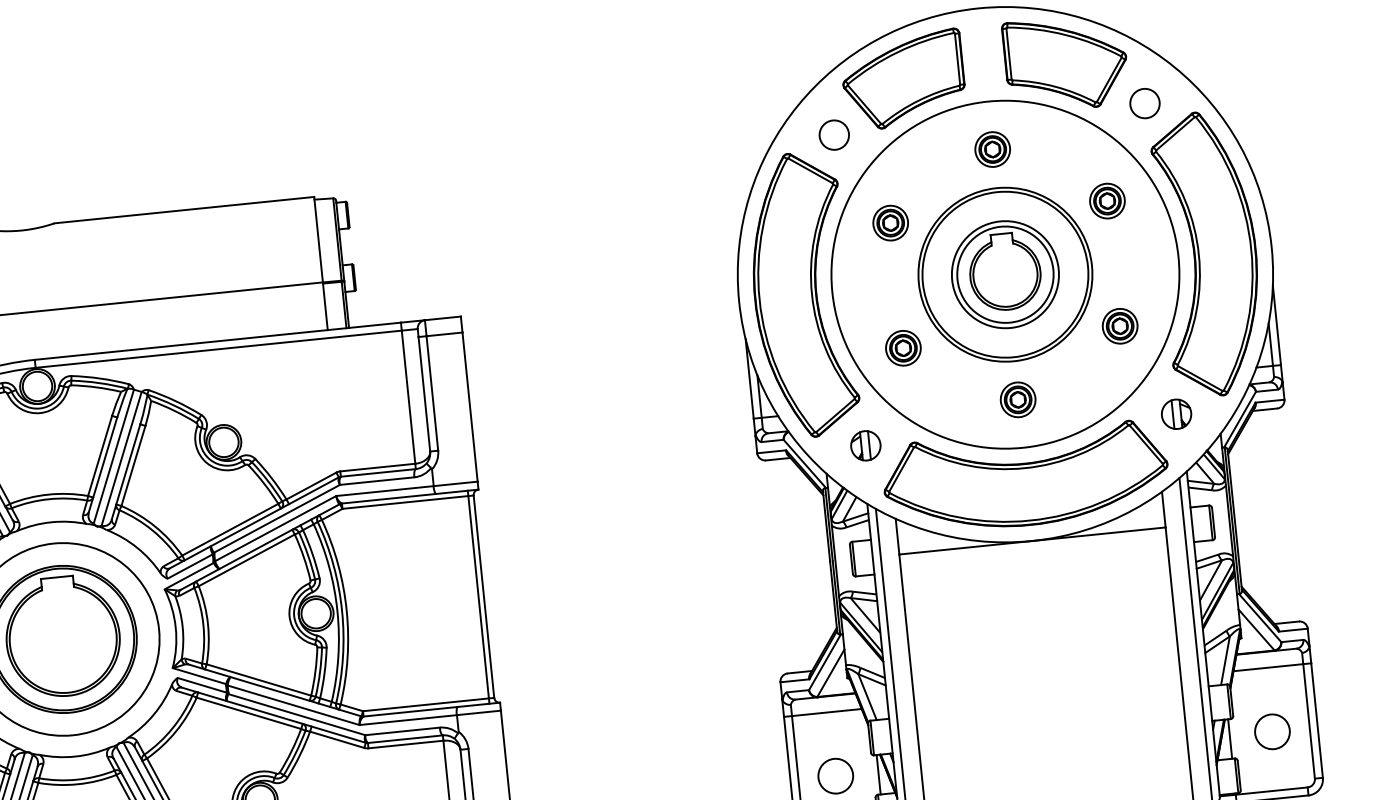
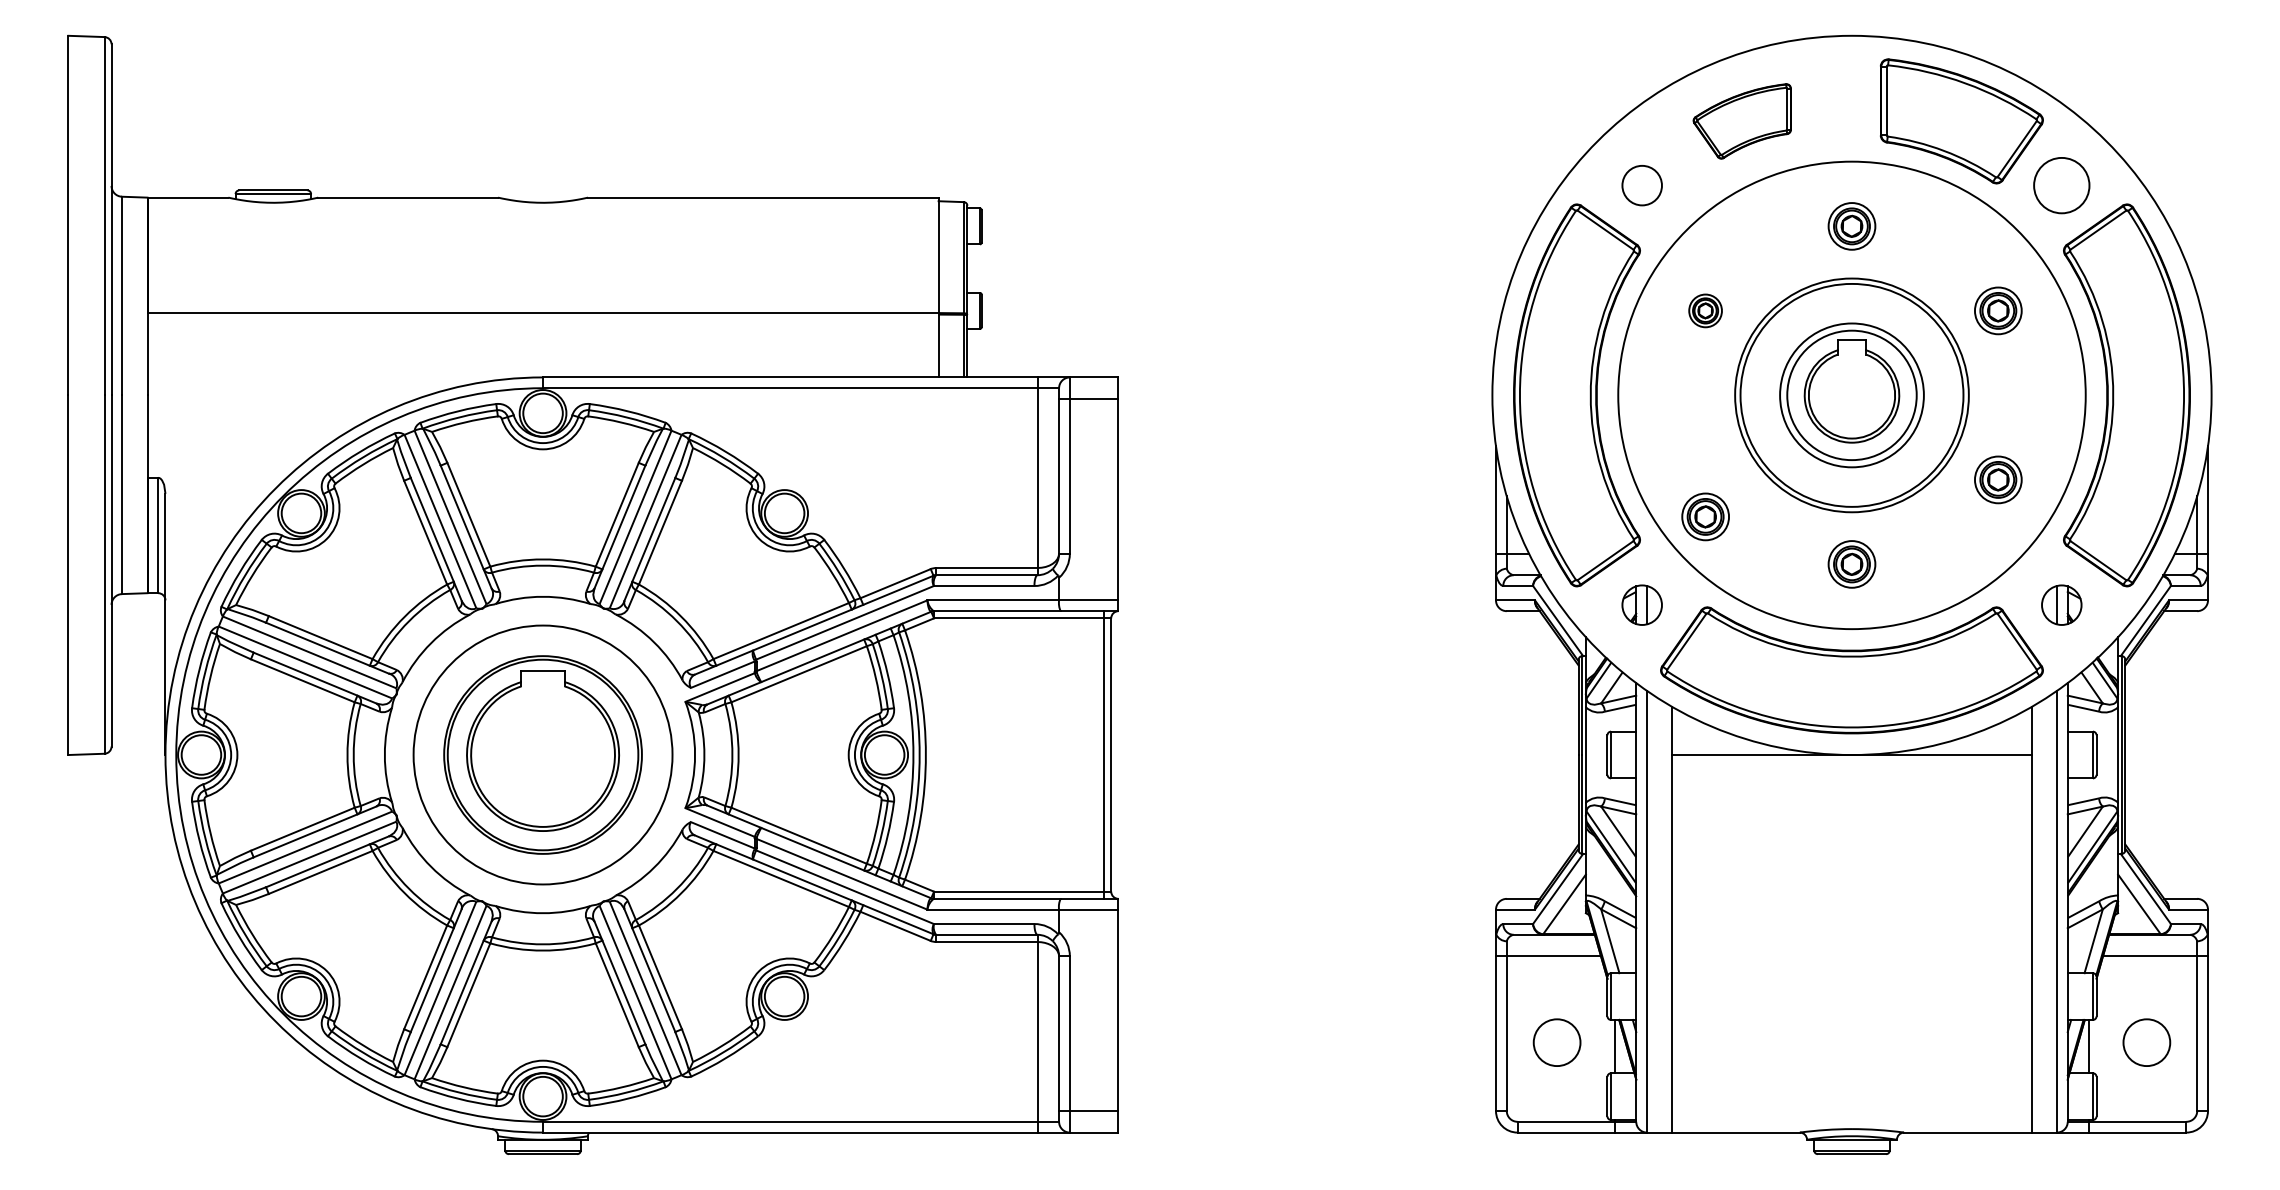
part: (903, 80) -> (1742, 121), size x0.6
circle: (1144, 103) -> (2061, 185), size x1.4
part: (890, 222) -> (1705, 310), size x0.7
part: (903, 347) -> (1705, 516), moved

